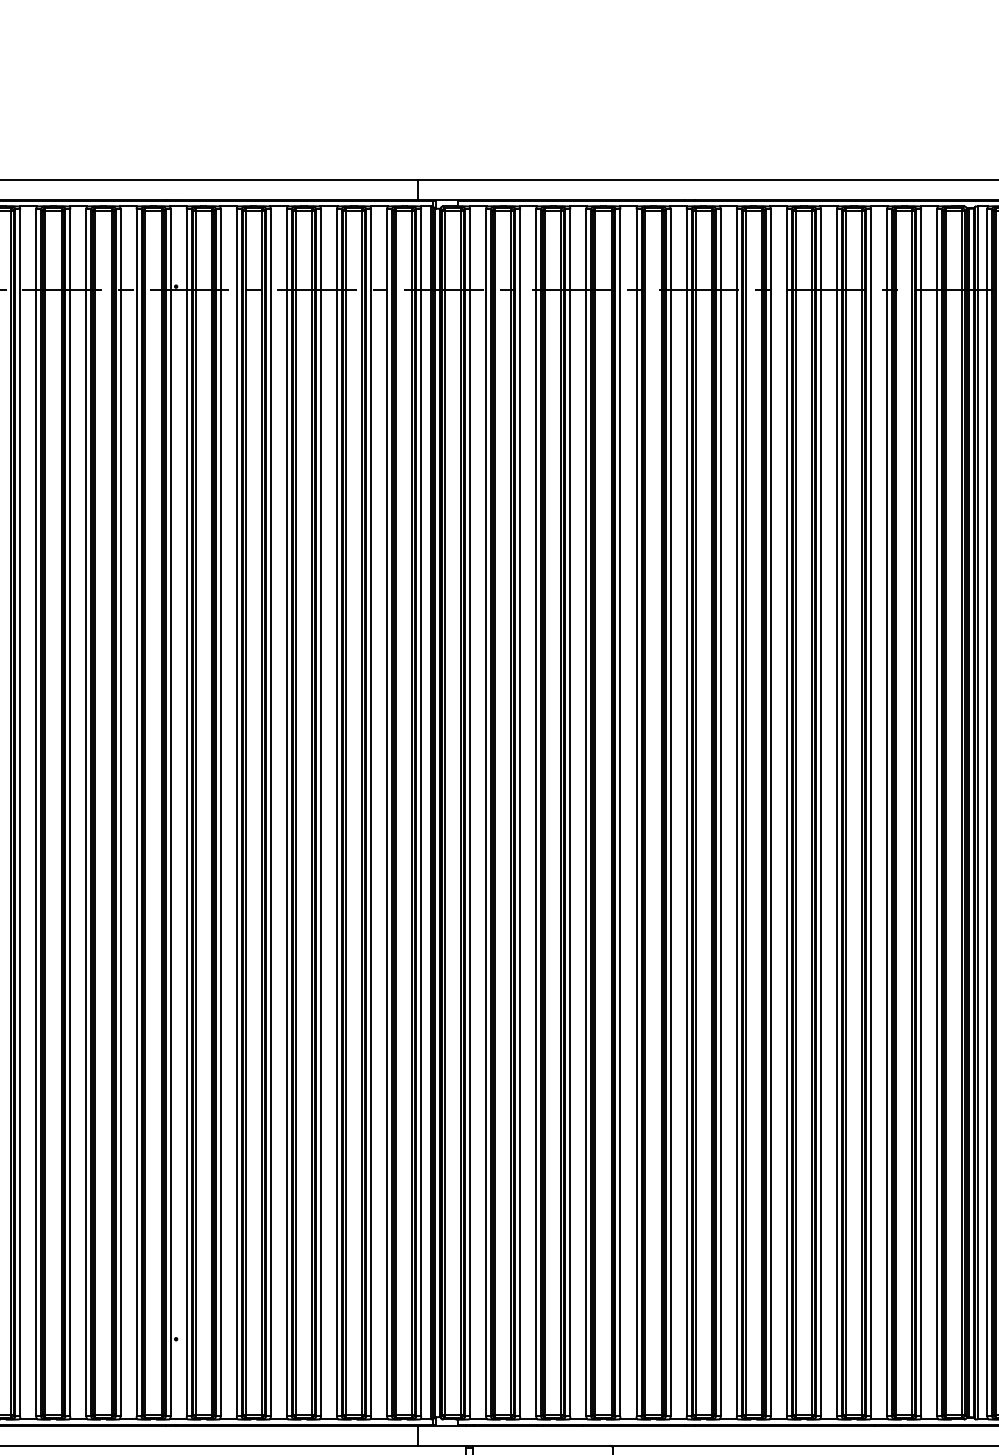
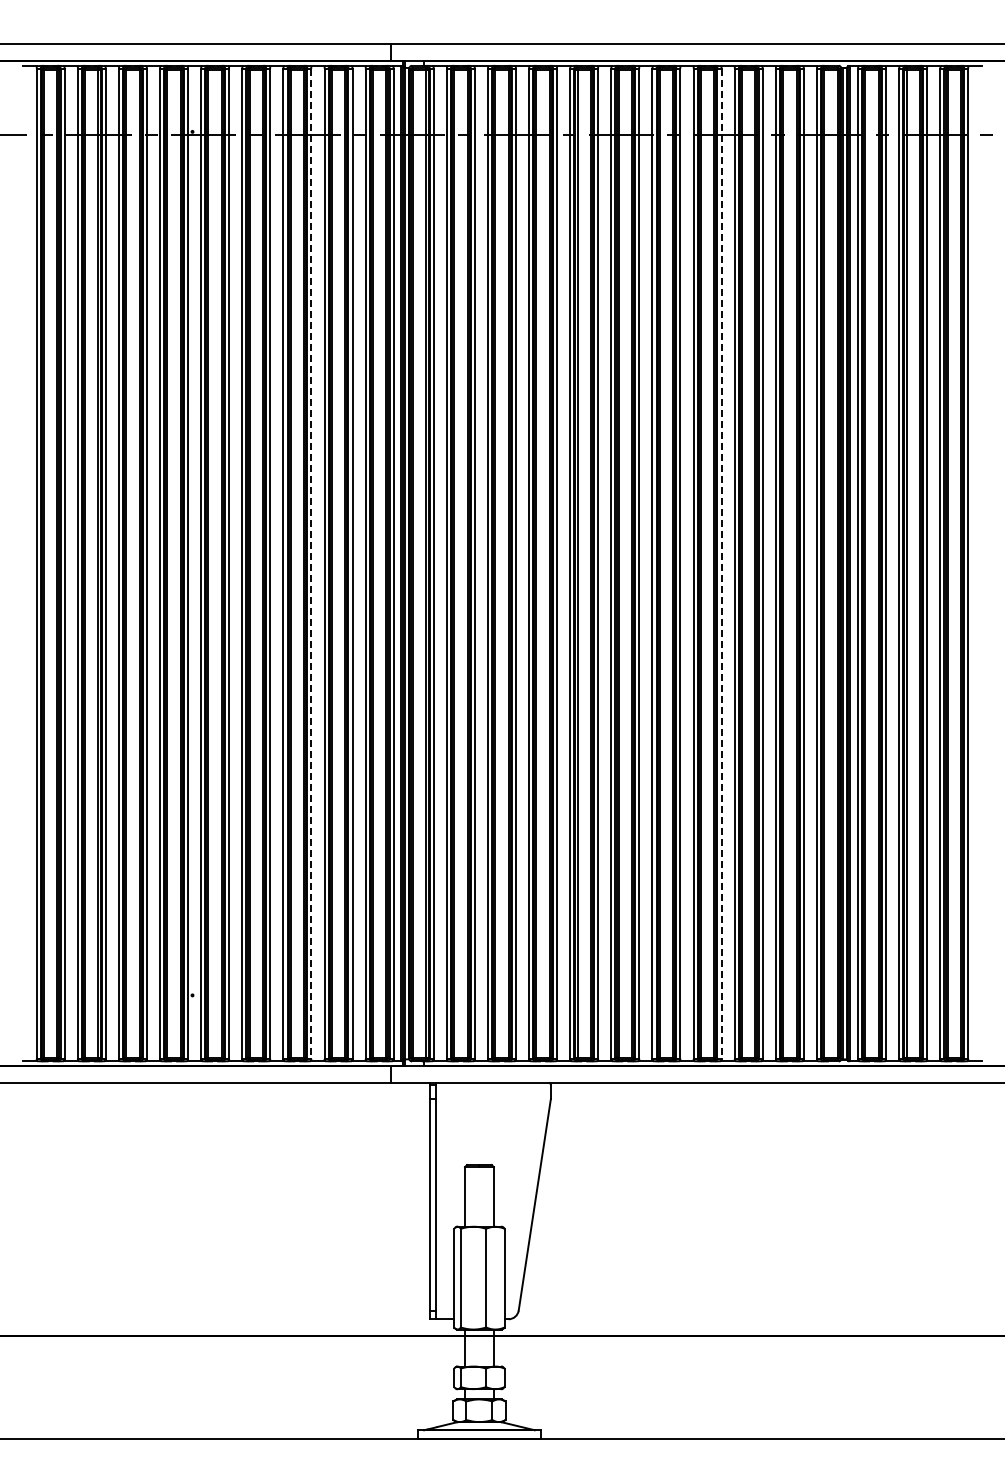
line: (321, 813) -> (311, 564), solid -> dashed
line: (820, 813) -> (721, 564), solid -> dashed

